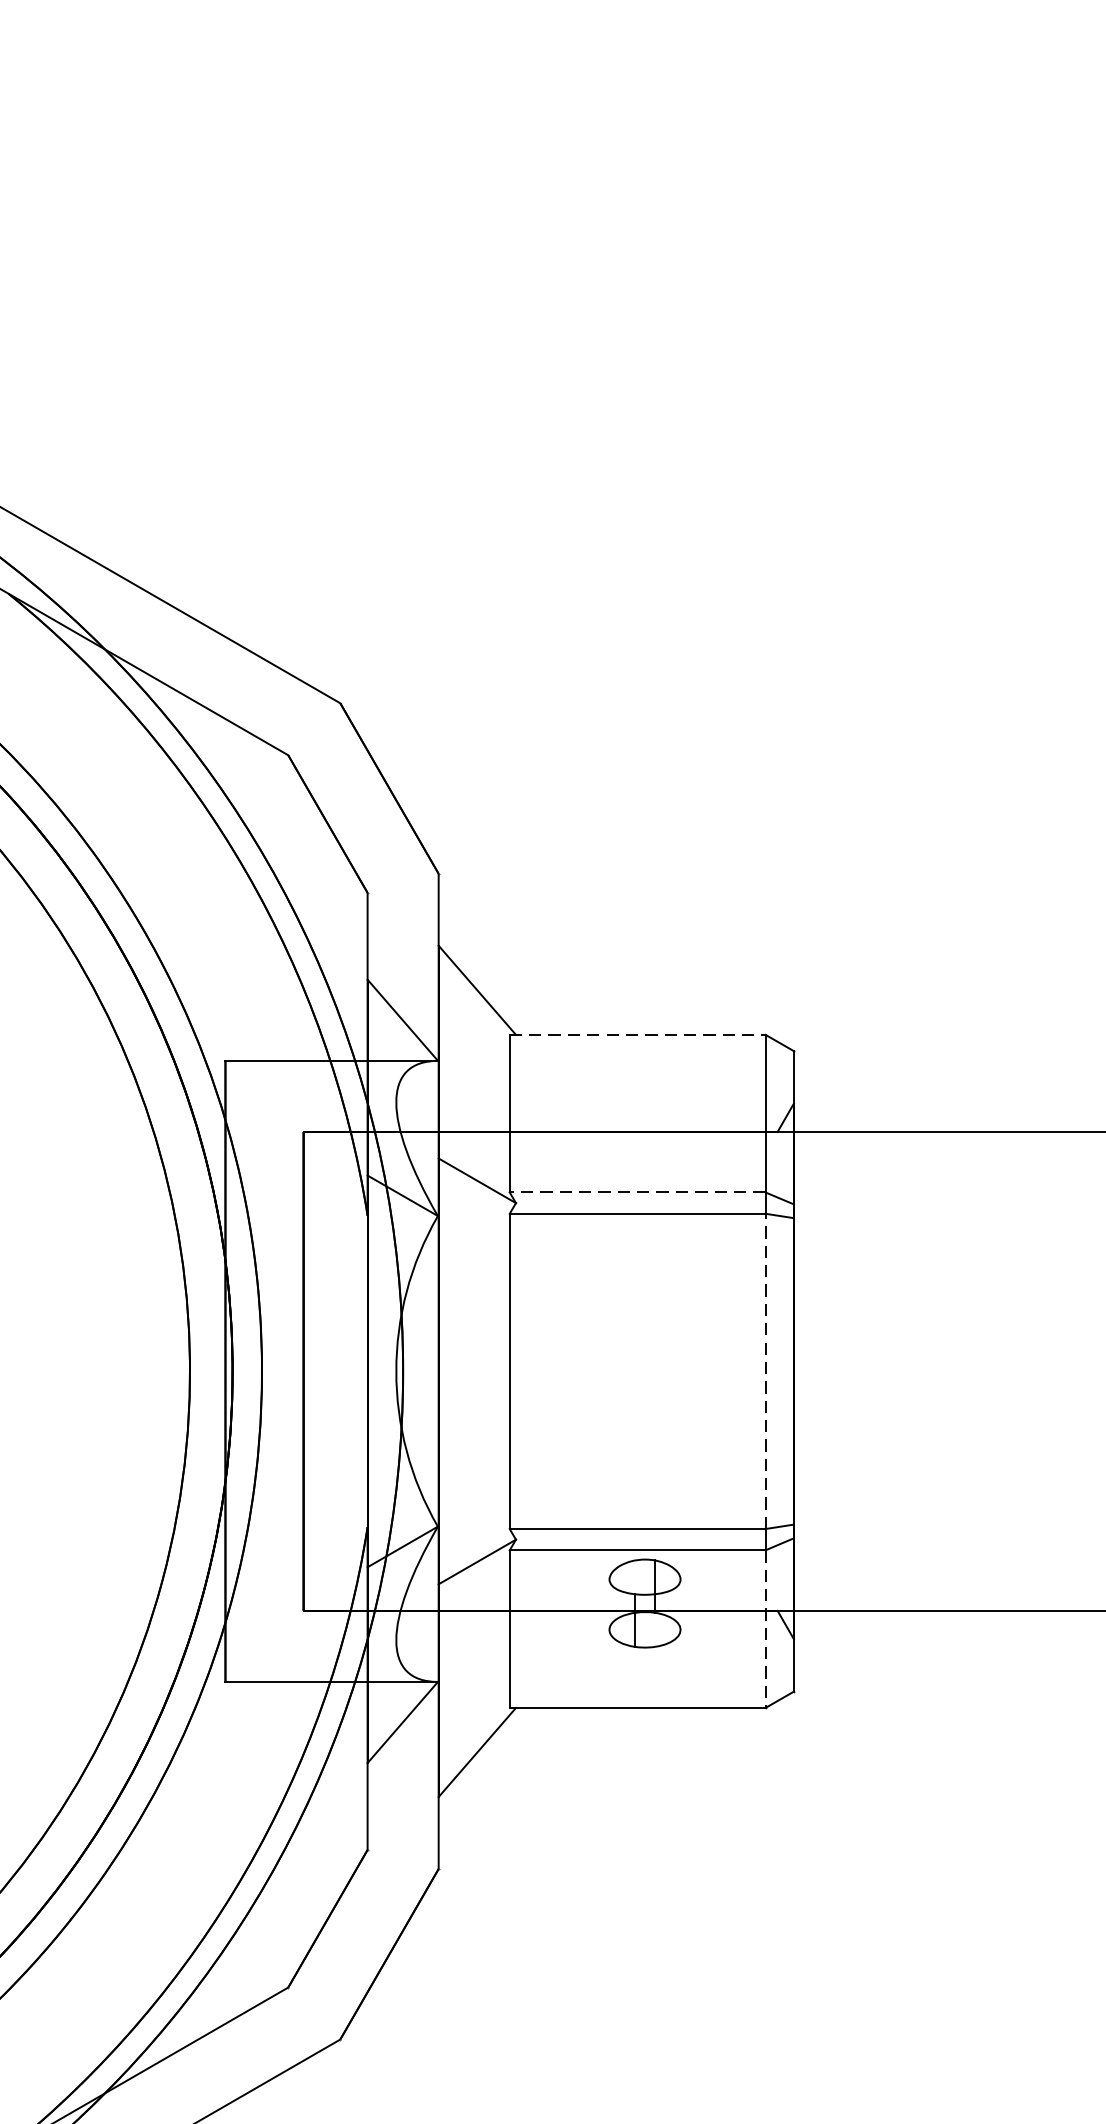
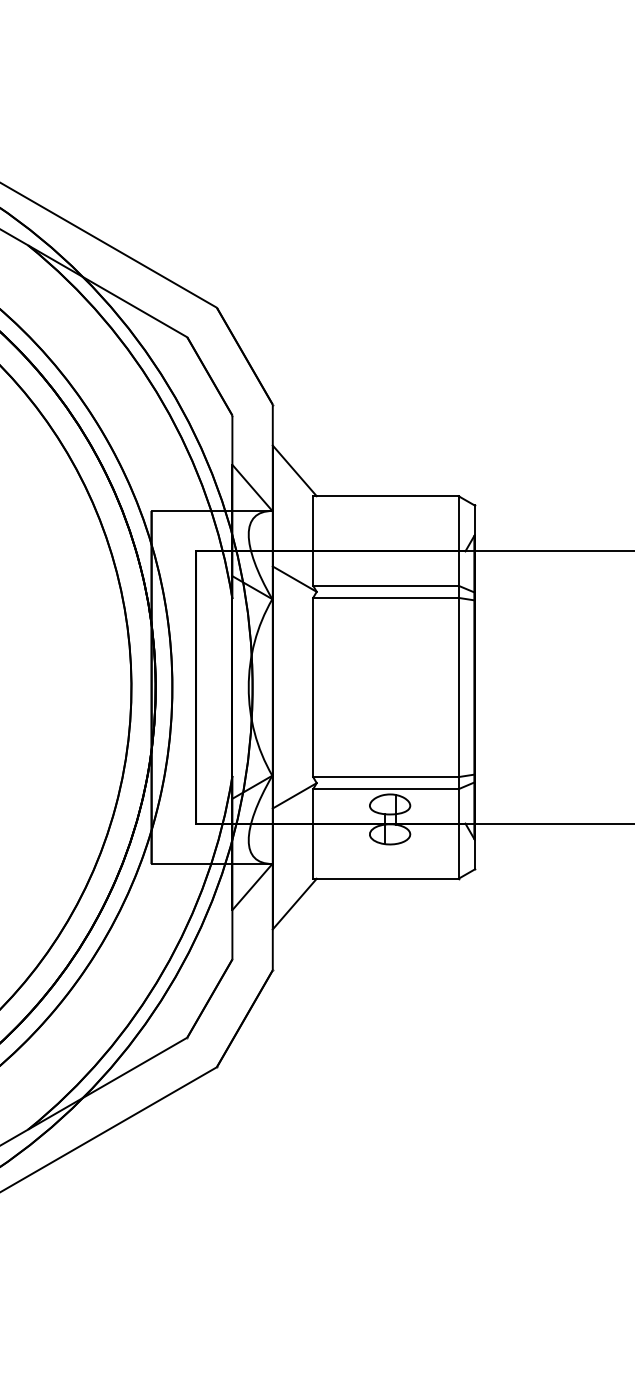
line: (636, 1035) -> (385, 496), dashed -> solid
line: (636, 1191) -> (385, 585), dashed -> solid
line: (765, 1371) -> (458, 687), dashed -> solid
line: (765, 1628) -> (458, 833), dashed -> solid

